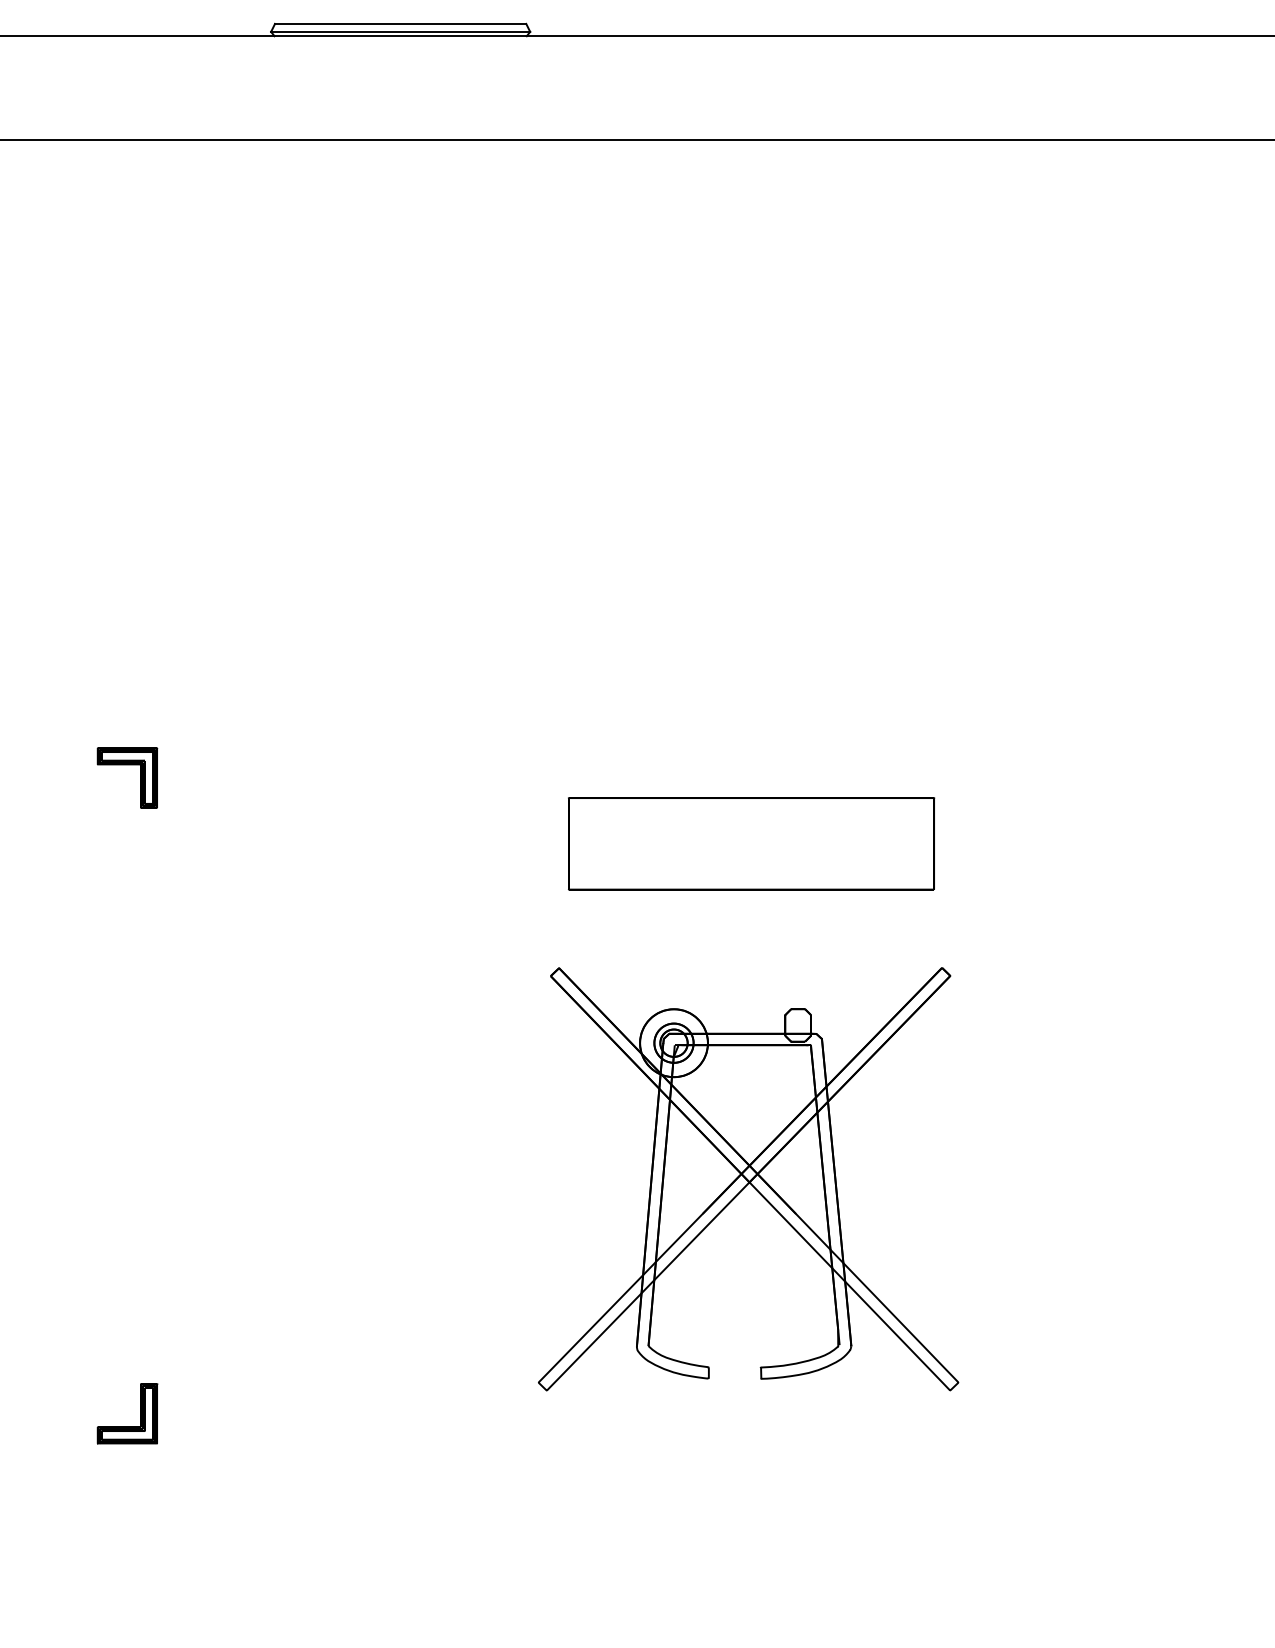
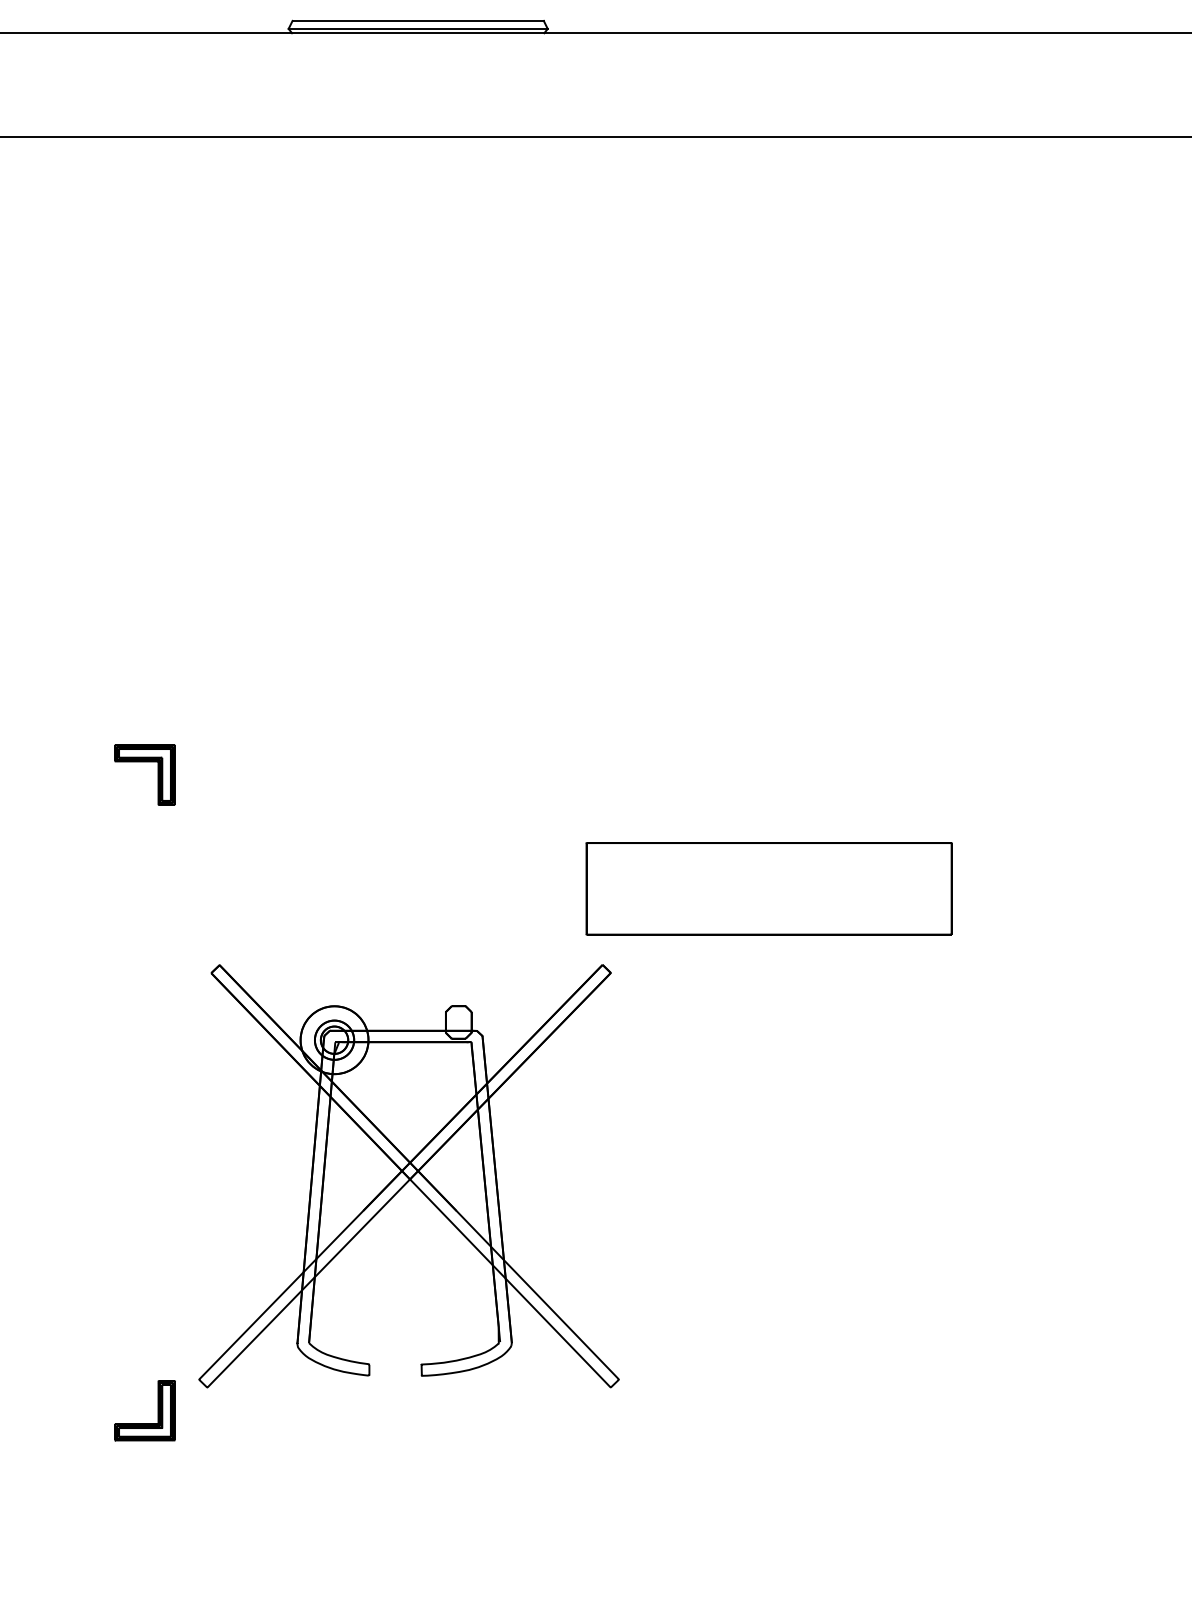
part: (751, 843) -> (769, 888), moved
part: (748, 1179) -> (409, 1176), moved

